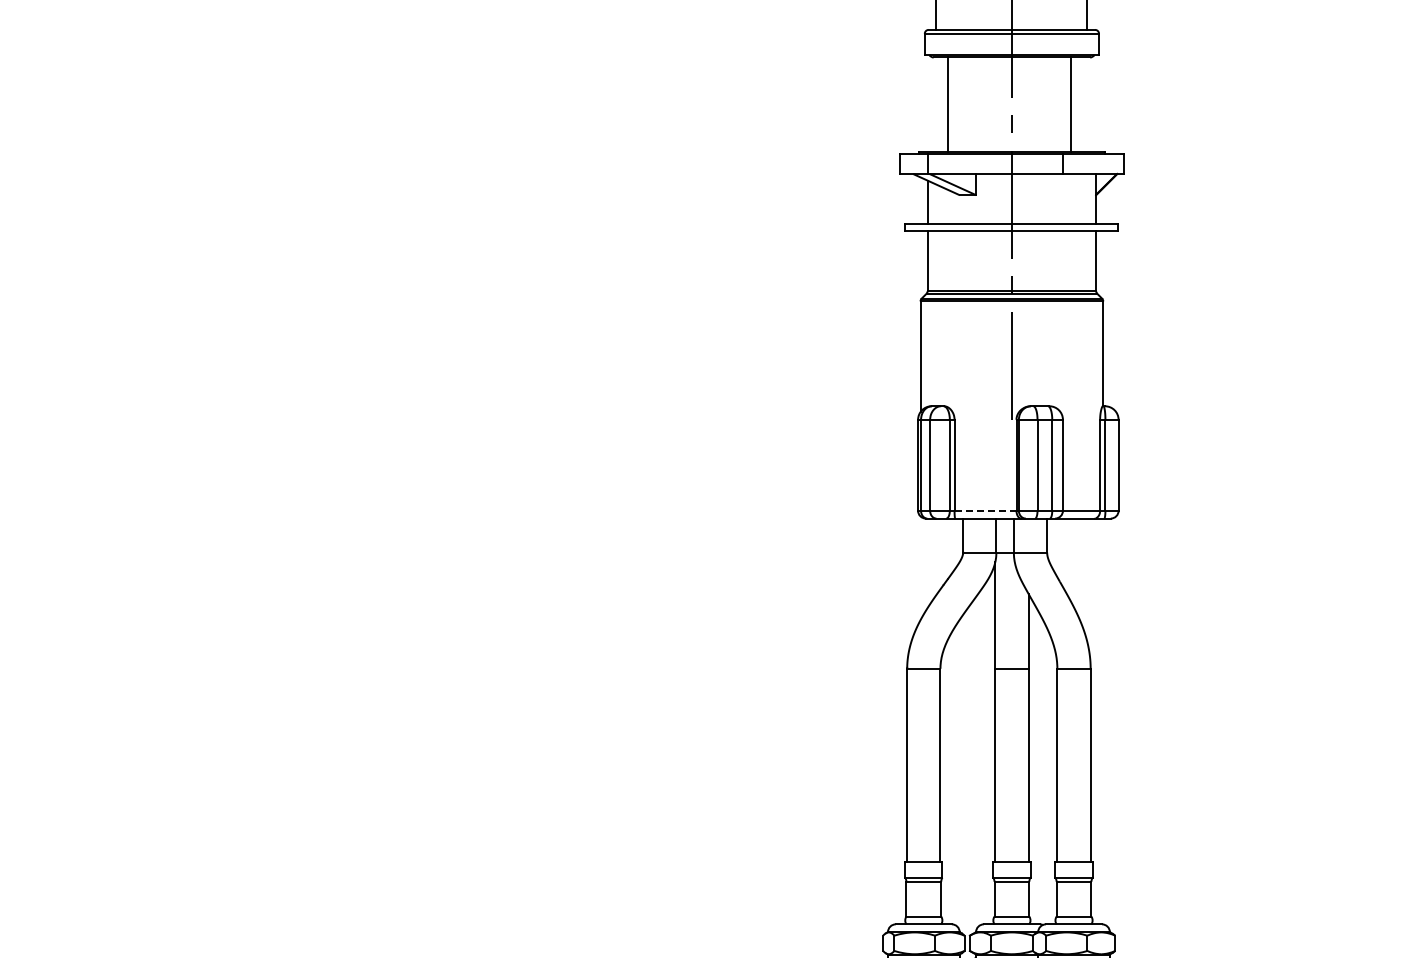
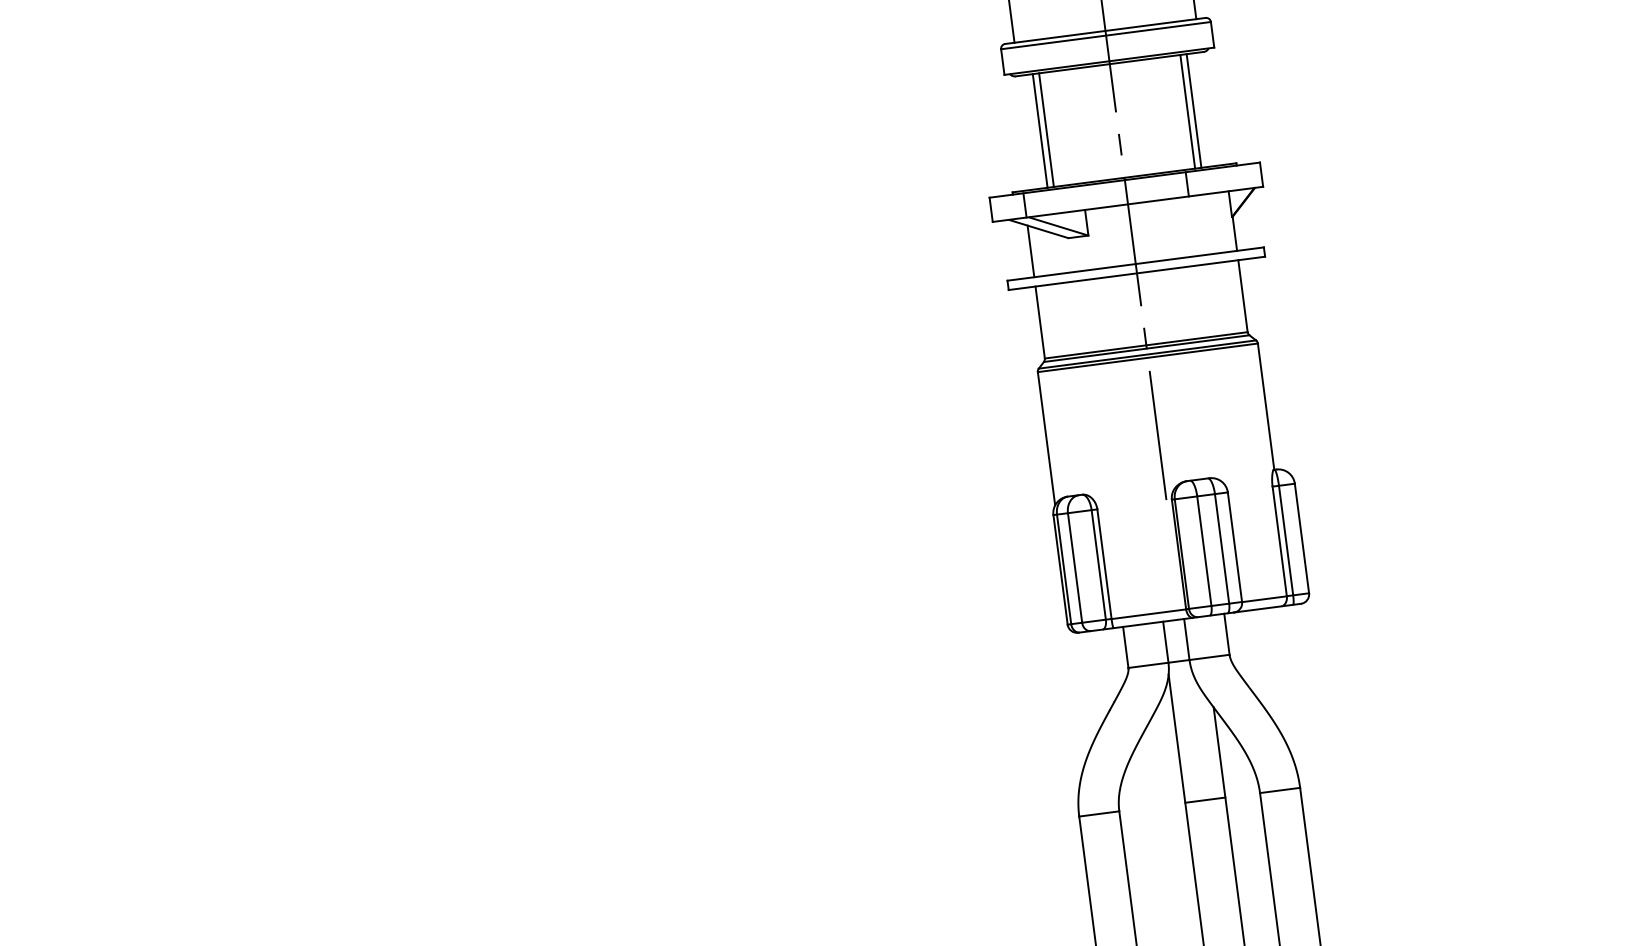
line: (953, 104) -> (1046, 129), added
line: (1075, 104) -> (1193, 110), added
line: (985, 510) -> (1148, 613), dashed -> solid

